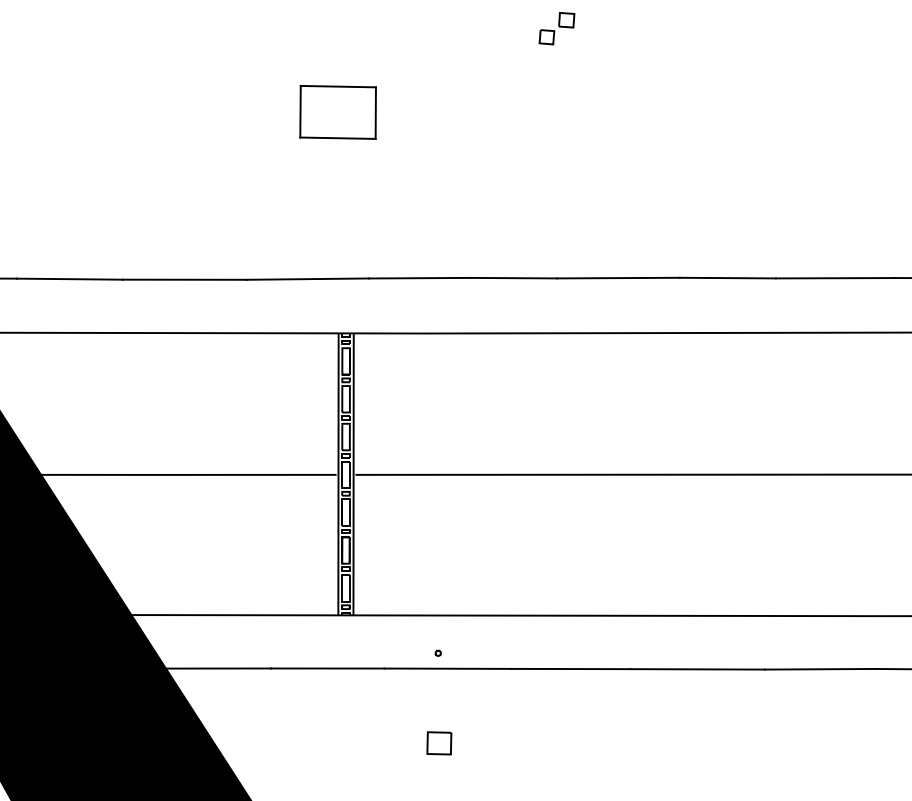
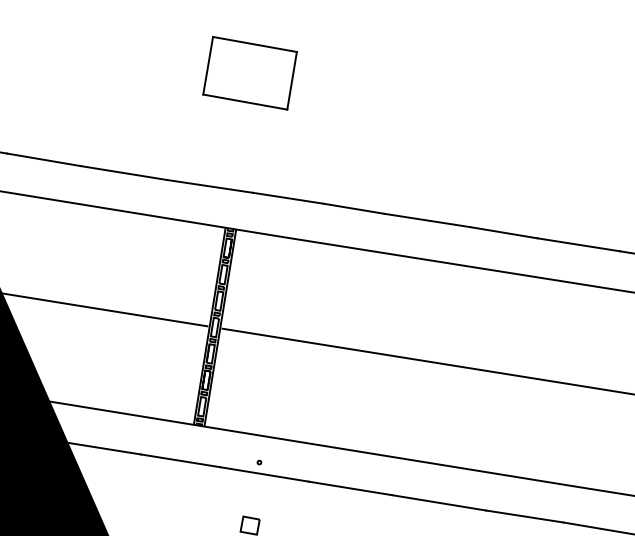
part: (556, 28) -> (412, 39), removed
part: (337, 112) -> (249, 73), size x1.6

